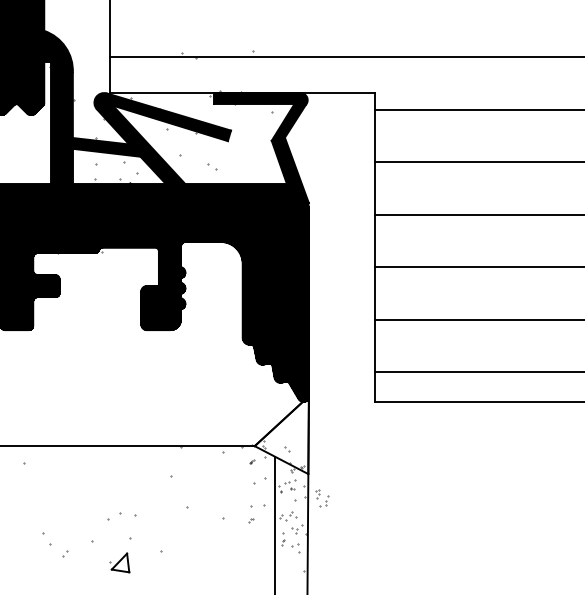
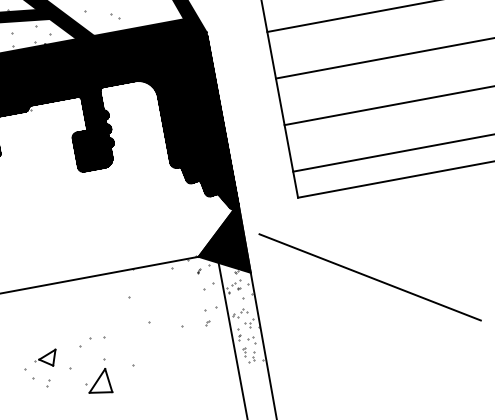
fill: (281, 435) -> (220, 242), added
part: (322, 498) -> (249, 354), moved
line: (437, 502) -> (369, 276), added
part: (67, 526) -> (45, 358), added
part: (119, 562) -> (97, 382), size x1.43

